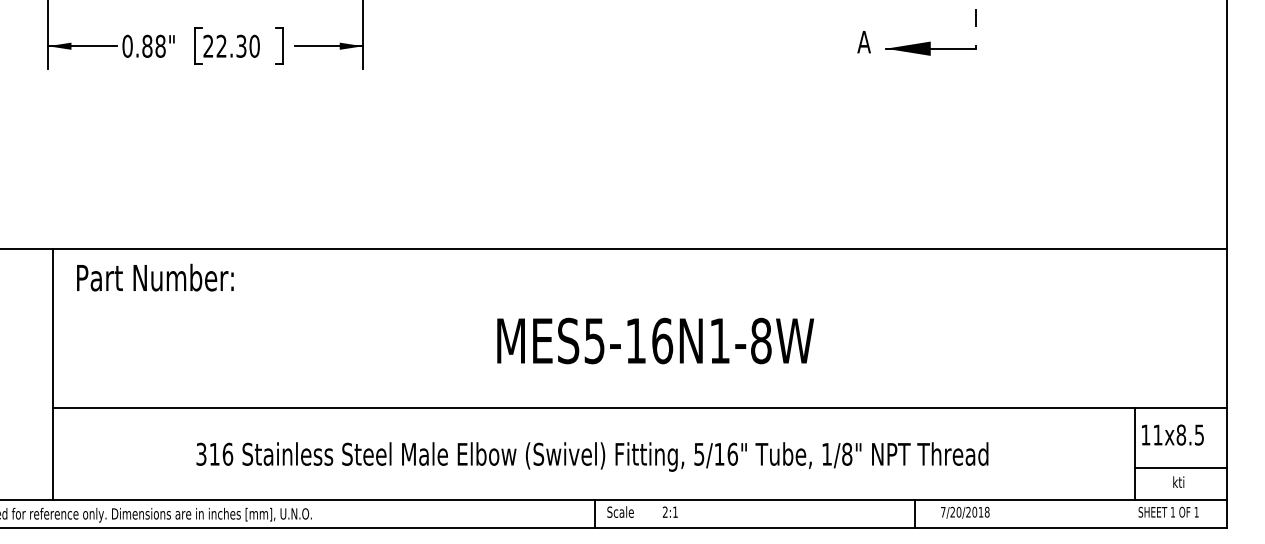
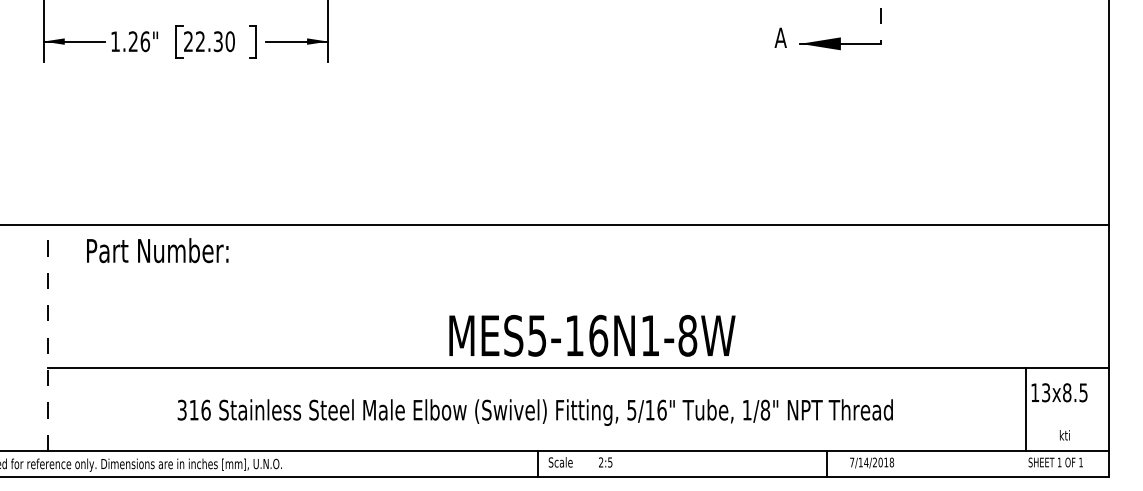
text: (143, 45) -> (129, 40), 0.88" -> 1.26"
text: (155, 277) -> (157, 250), moved
text: (655, 340) -> (592, 335), moved
line: (53, 373) -> (48, 337), solid -> dashed
text: (1157, 434) -> (1045, 392), 11x8.5 -> 13x8.5
line: (1181, 467) -> (1067, 422), removed
text: (675, 511) -> (610, 461), 2:1 -> 2:5
text: (955, 511) -> (863, 461), 7/20/2018 -> 7/14/2018

